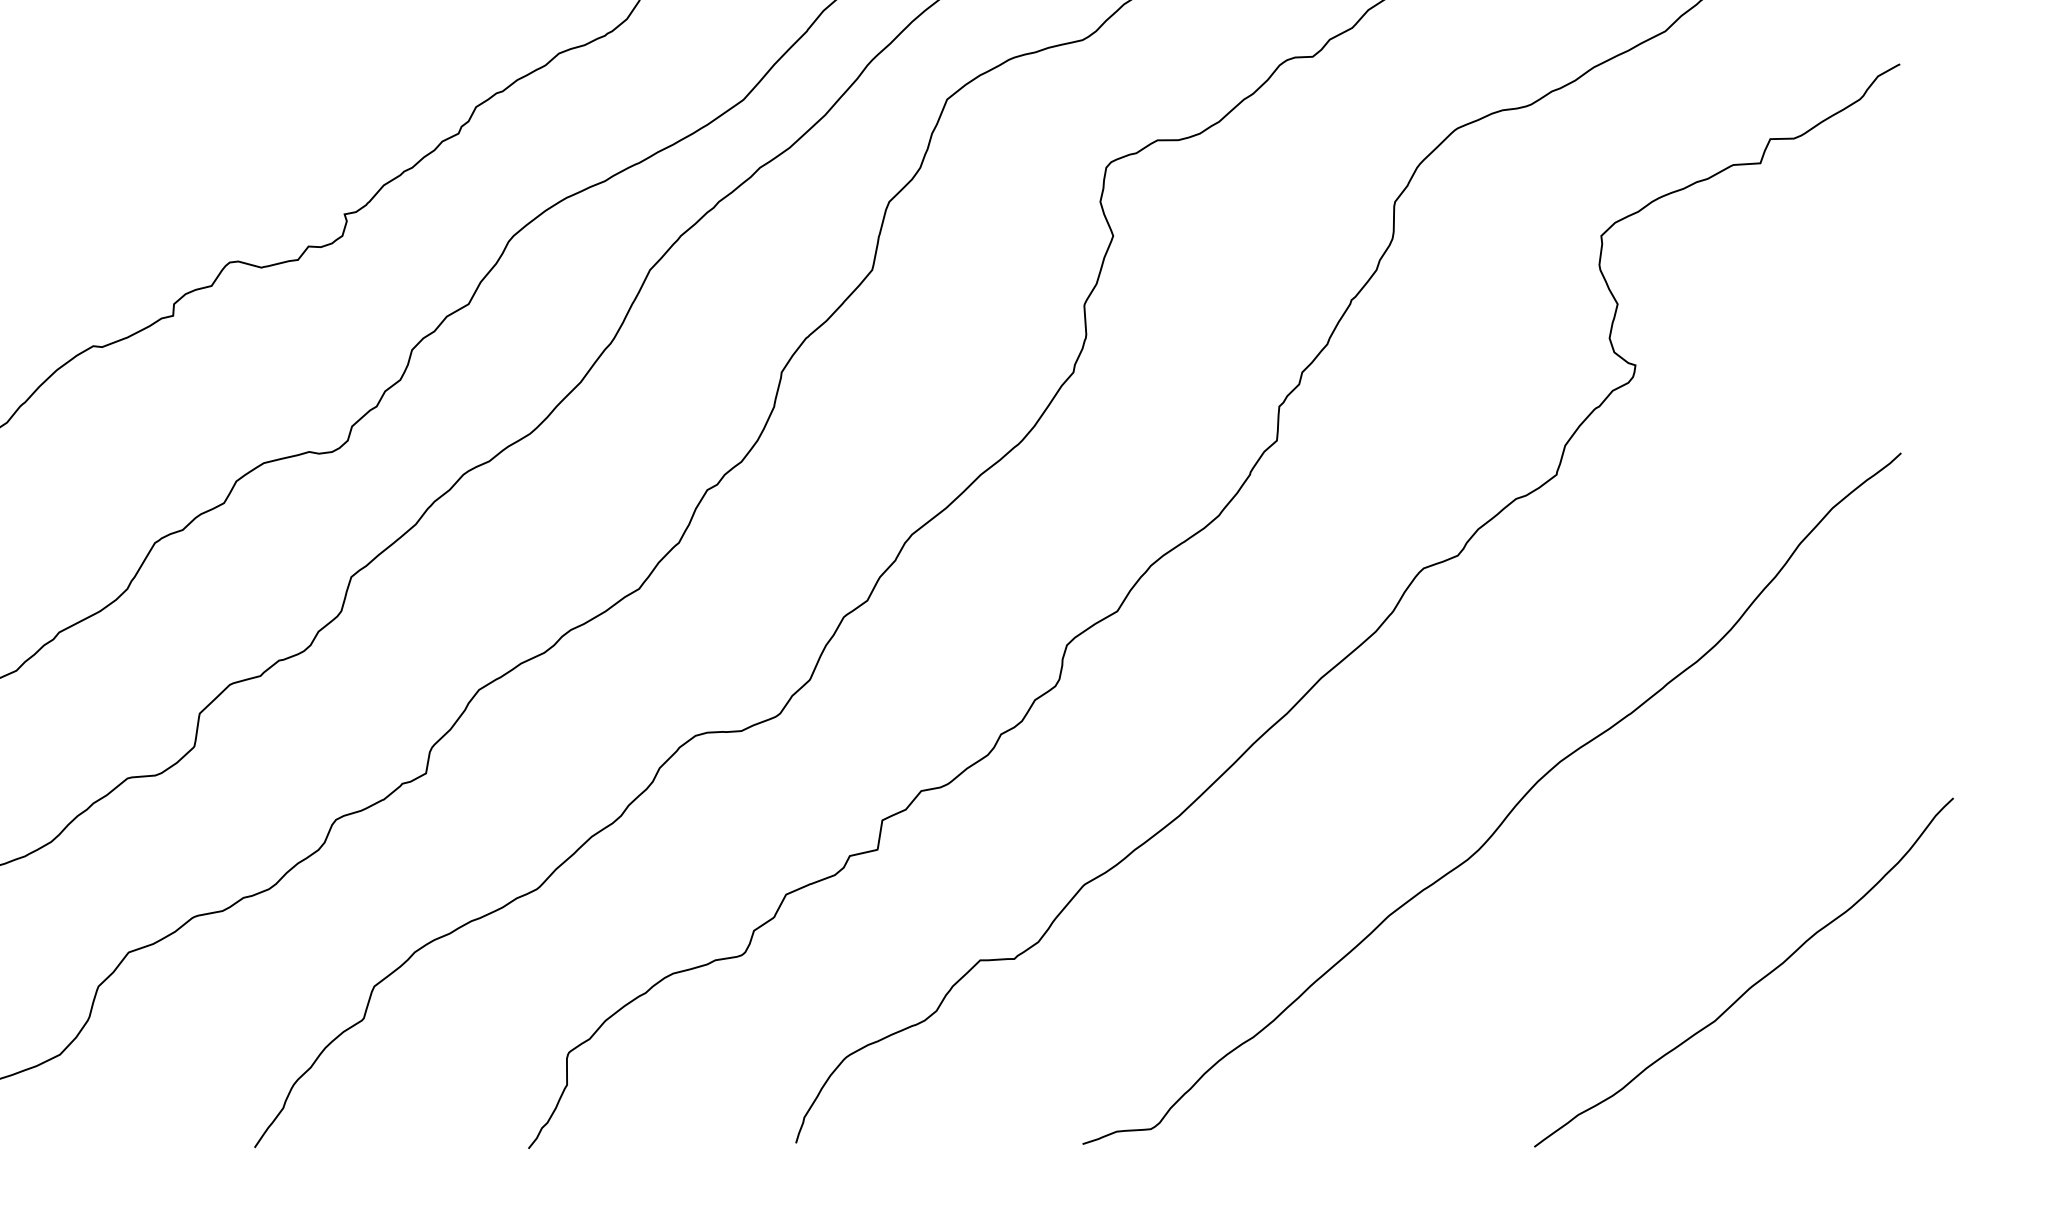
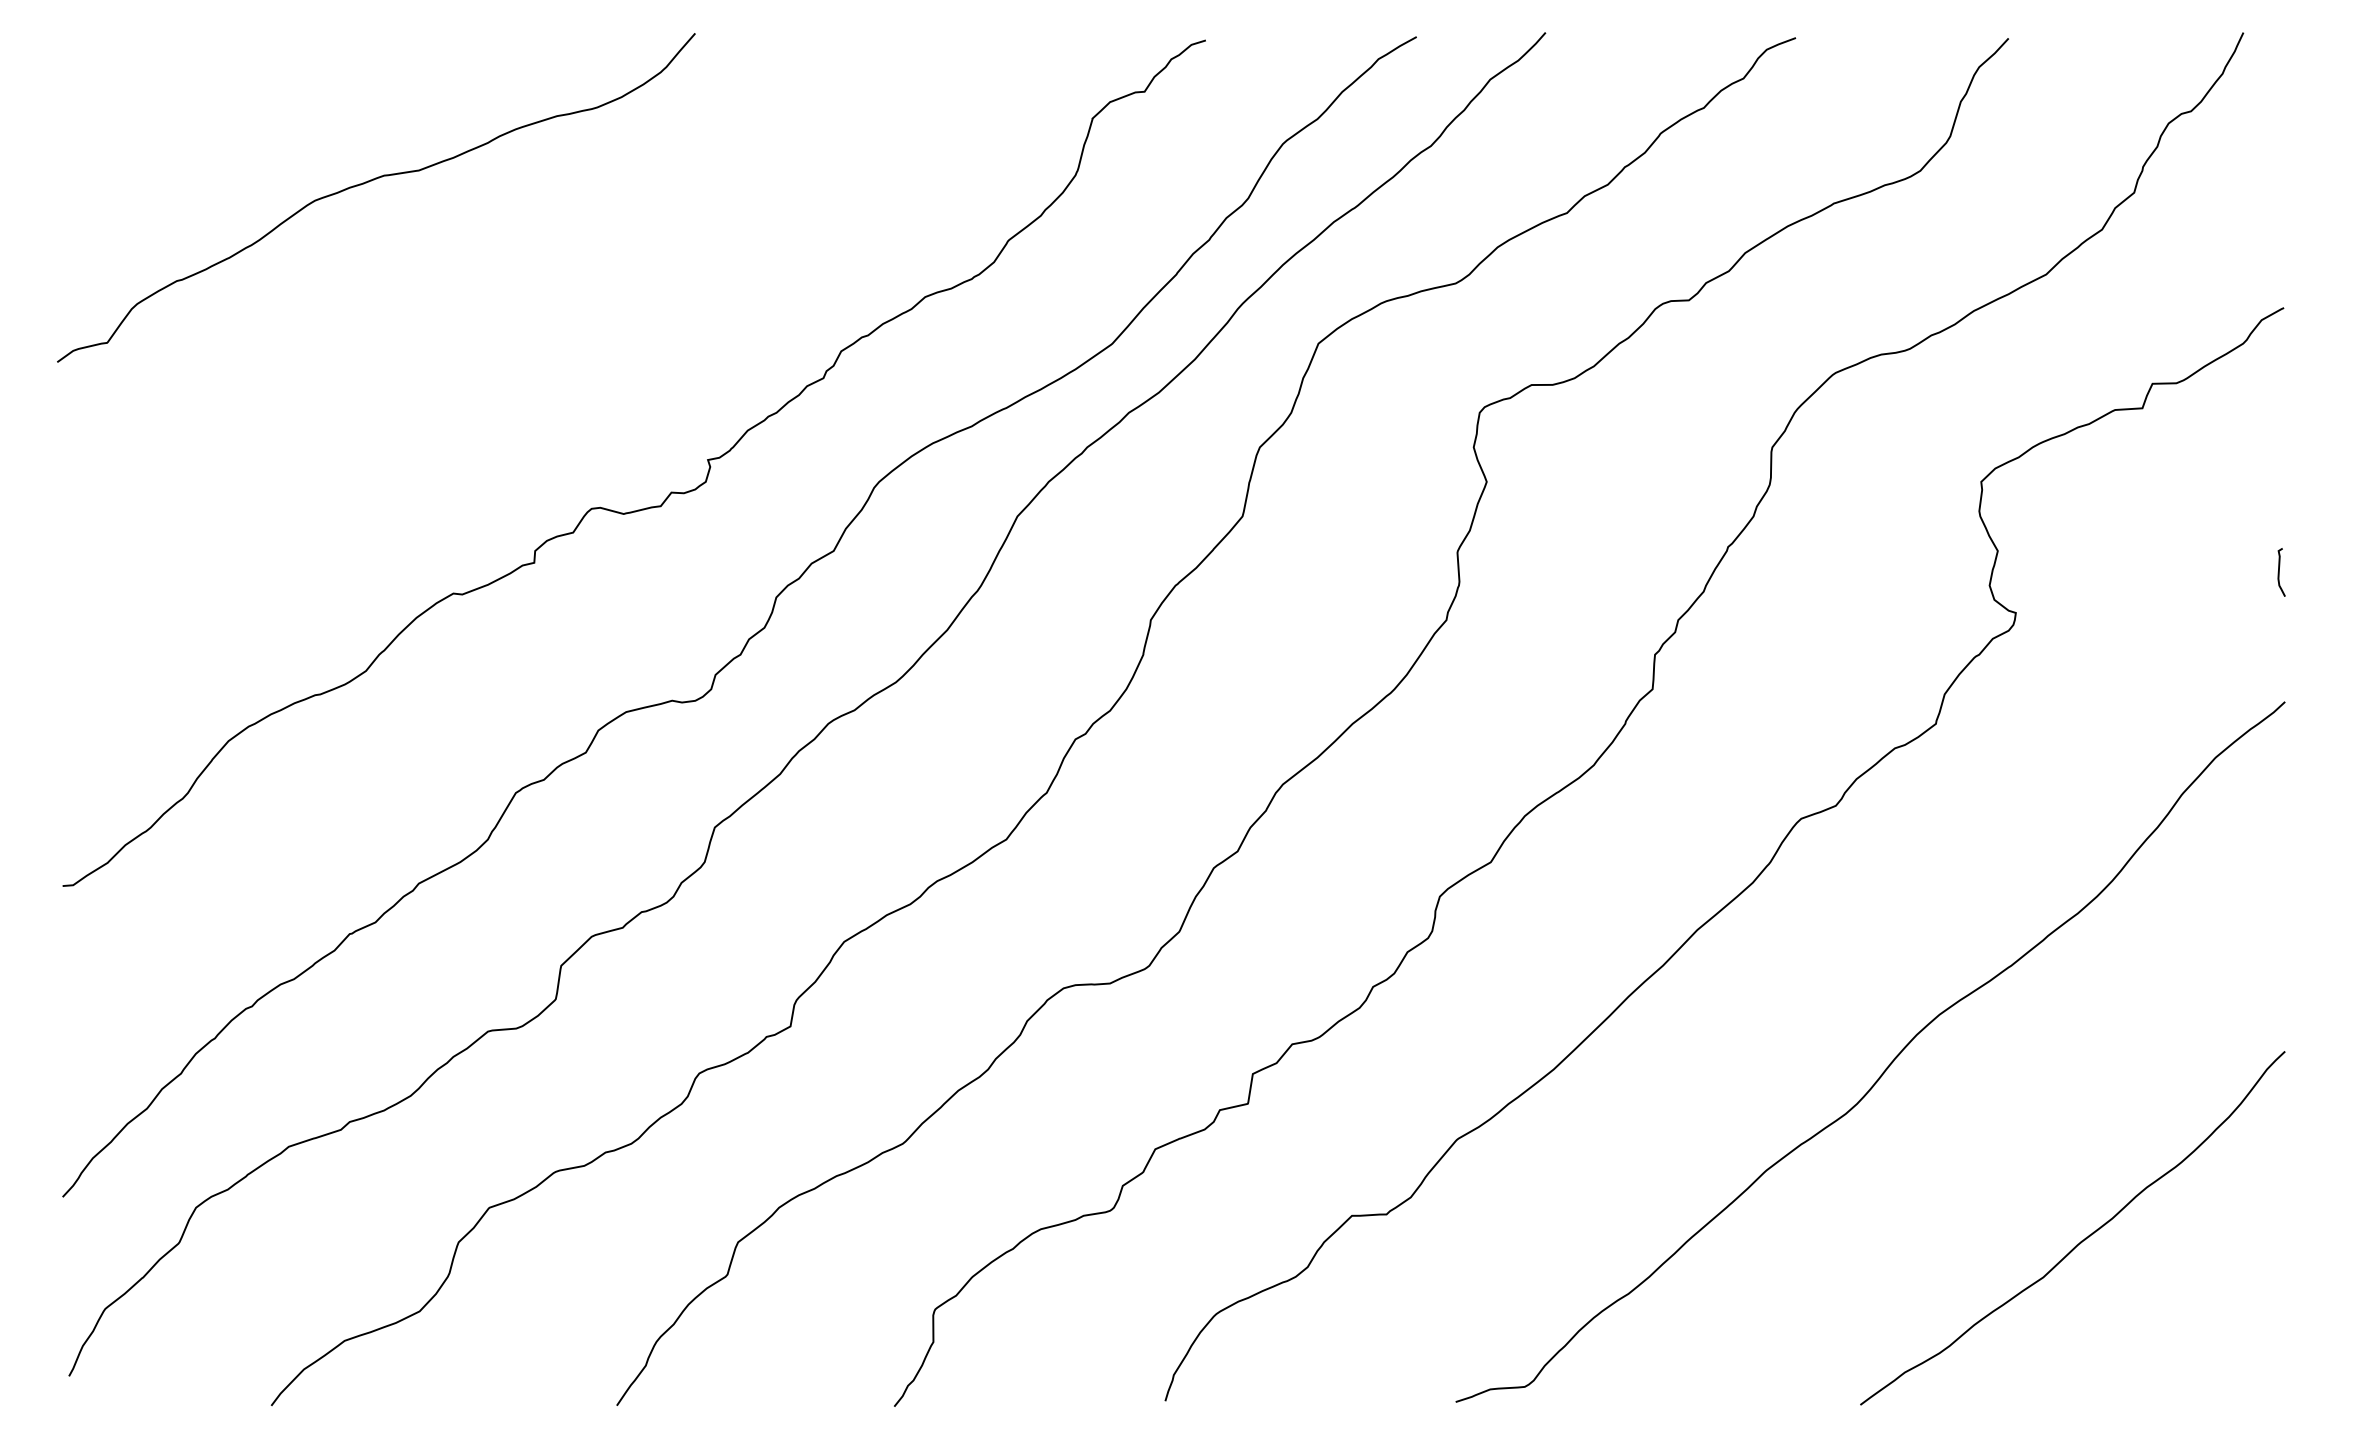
curve: (1895, 325) -> (2279, 572), added
curve: (1752, 984) -> (2081, 1240), moved

